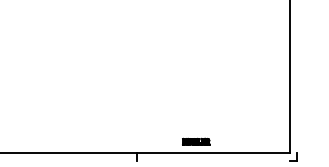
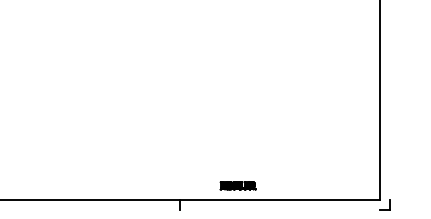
part: (195, 141) -> (237, 185), moved

